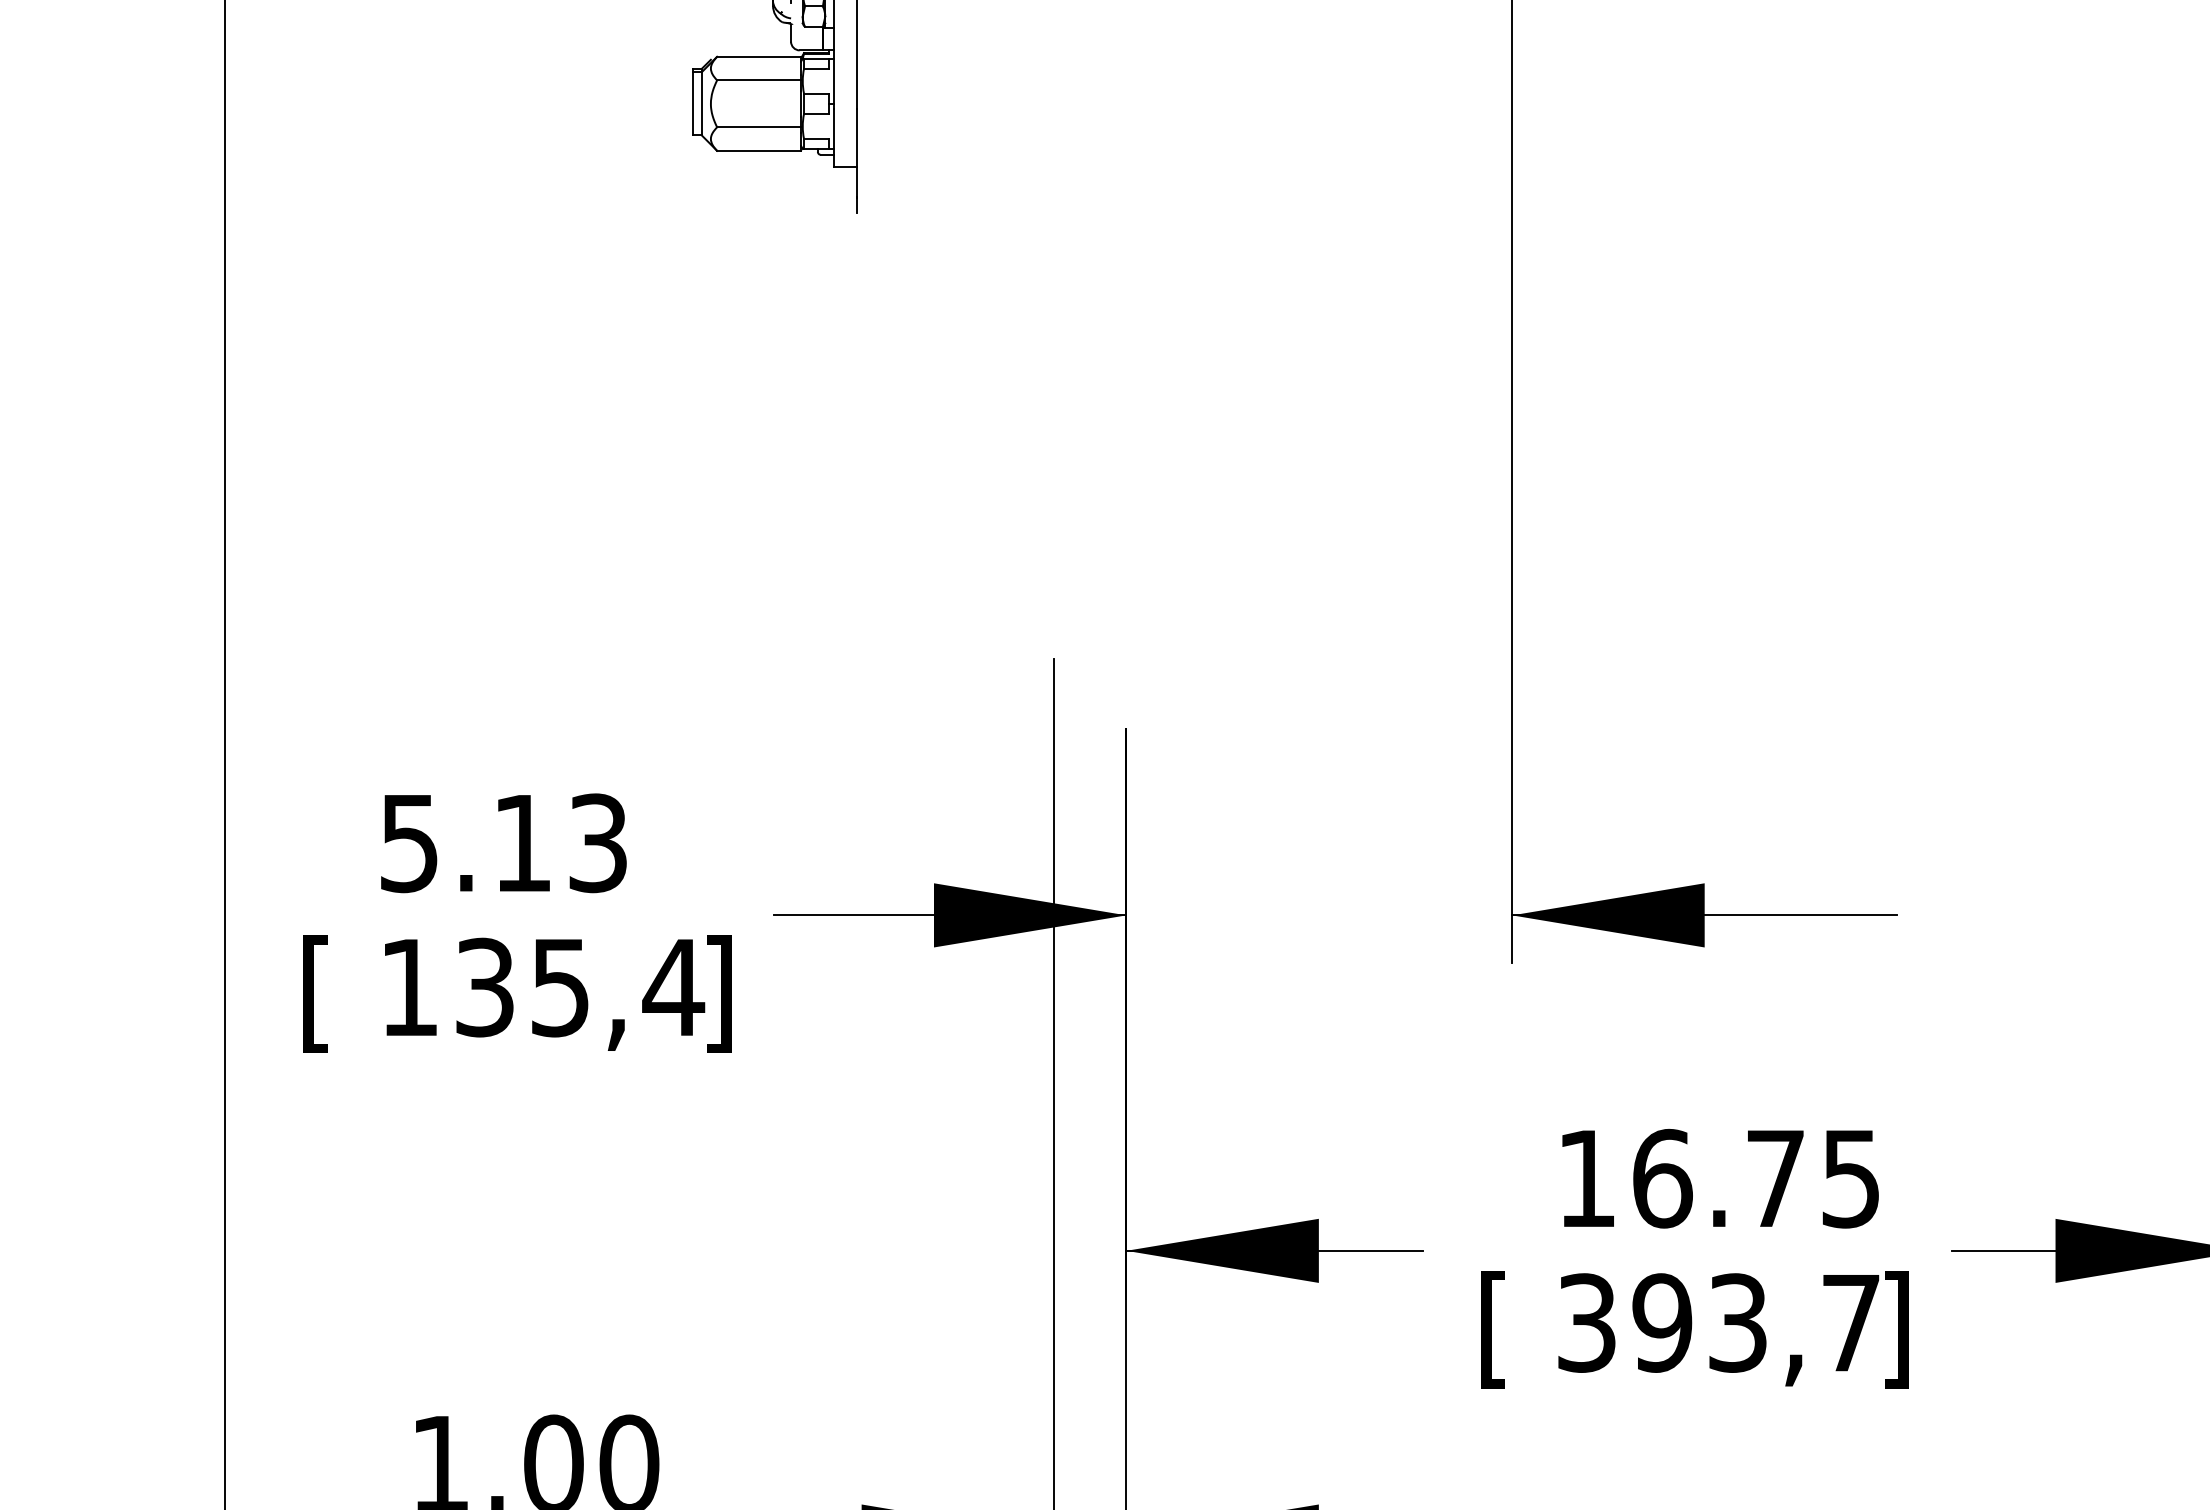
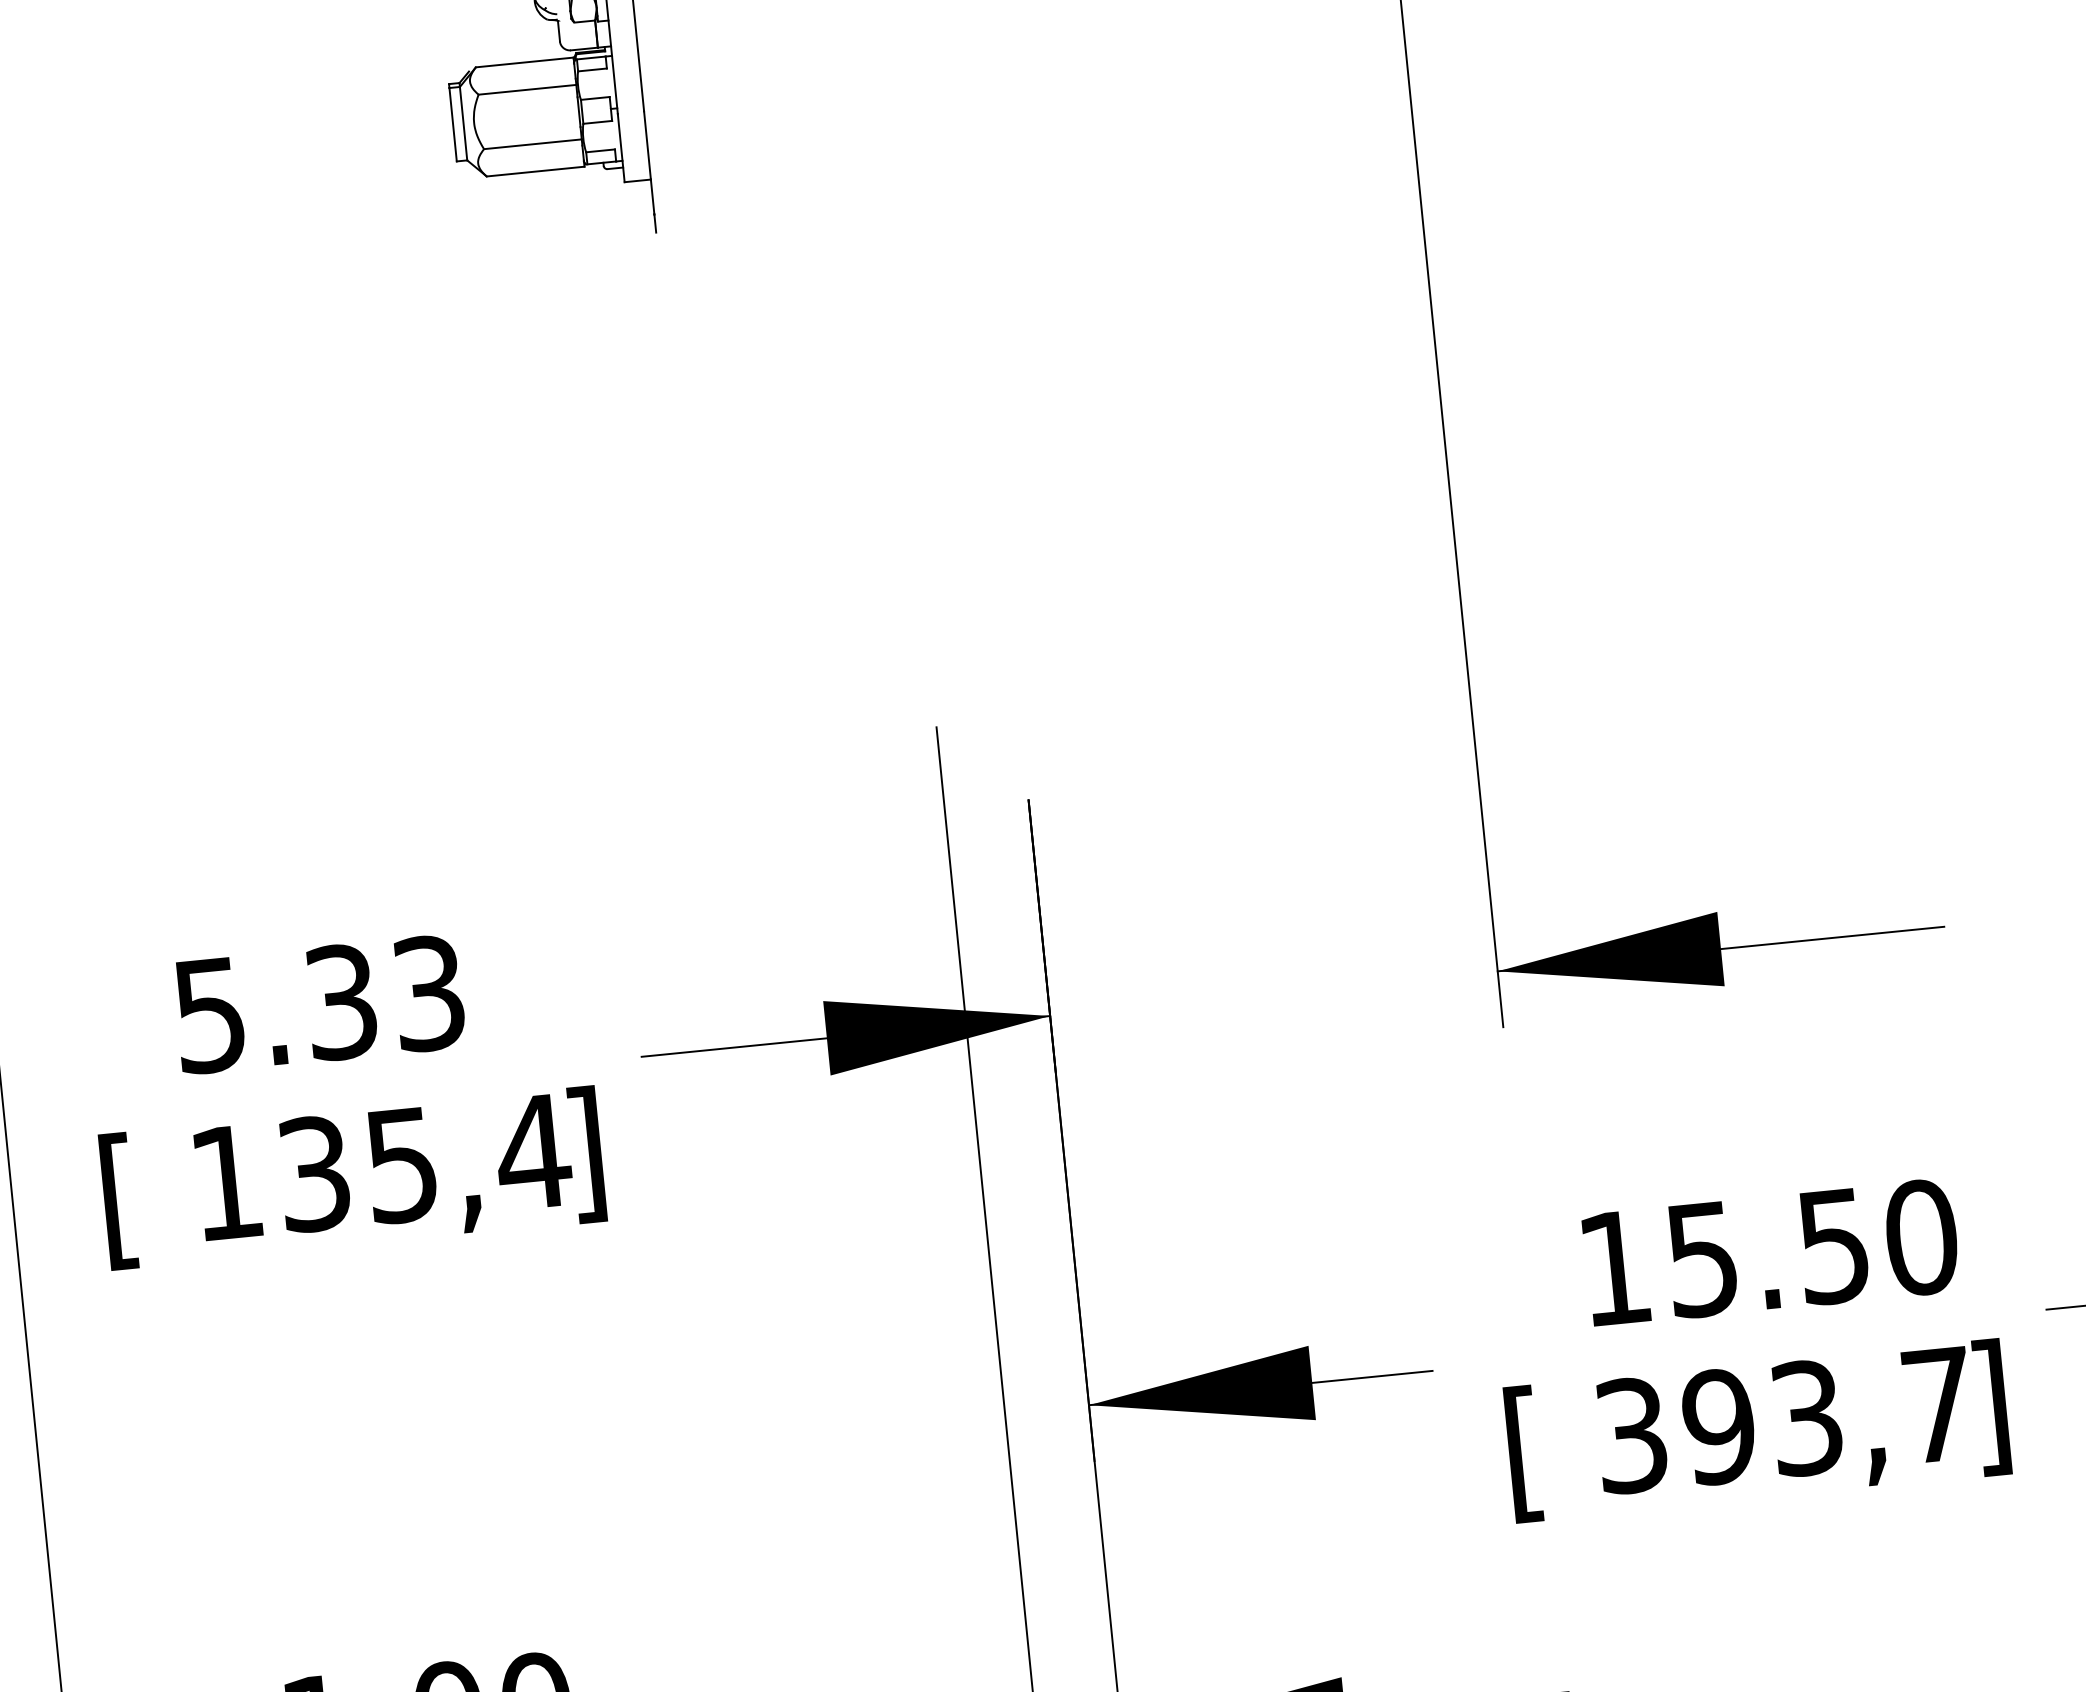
text: (522, 843) -> (341, 1002), 5.13 -> 5.33
text: (1757, 1178) -> (1812, 1248), 16.75 -> 15.50

